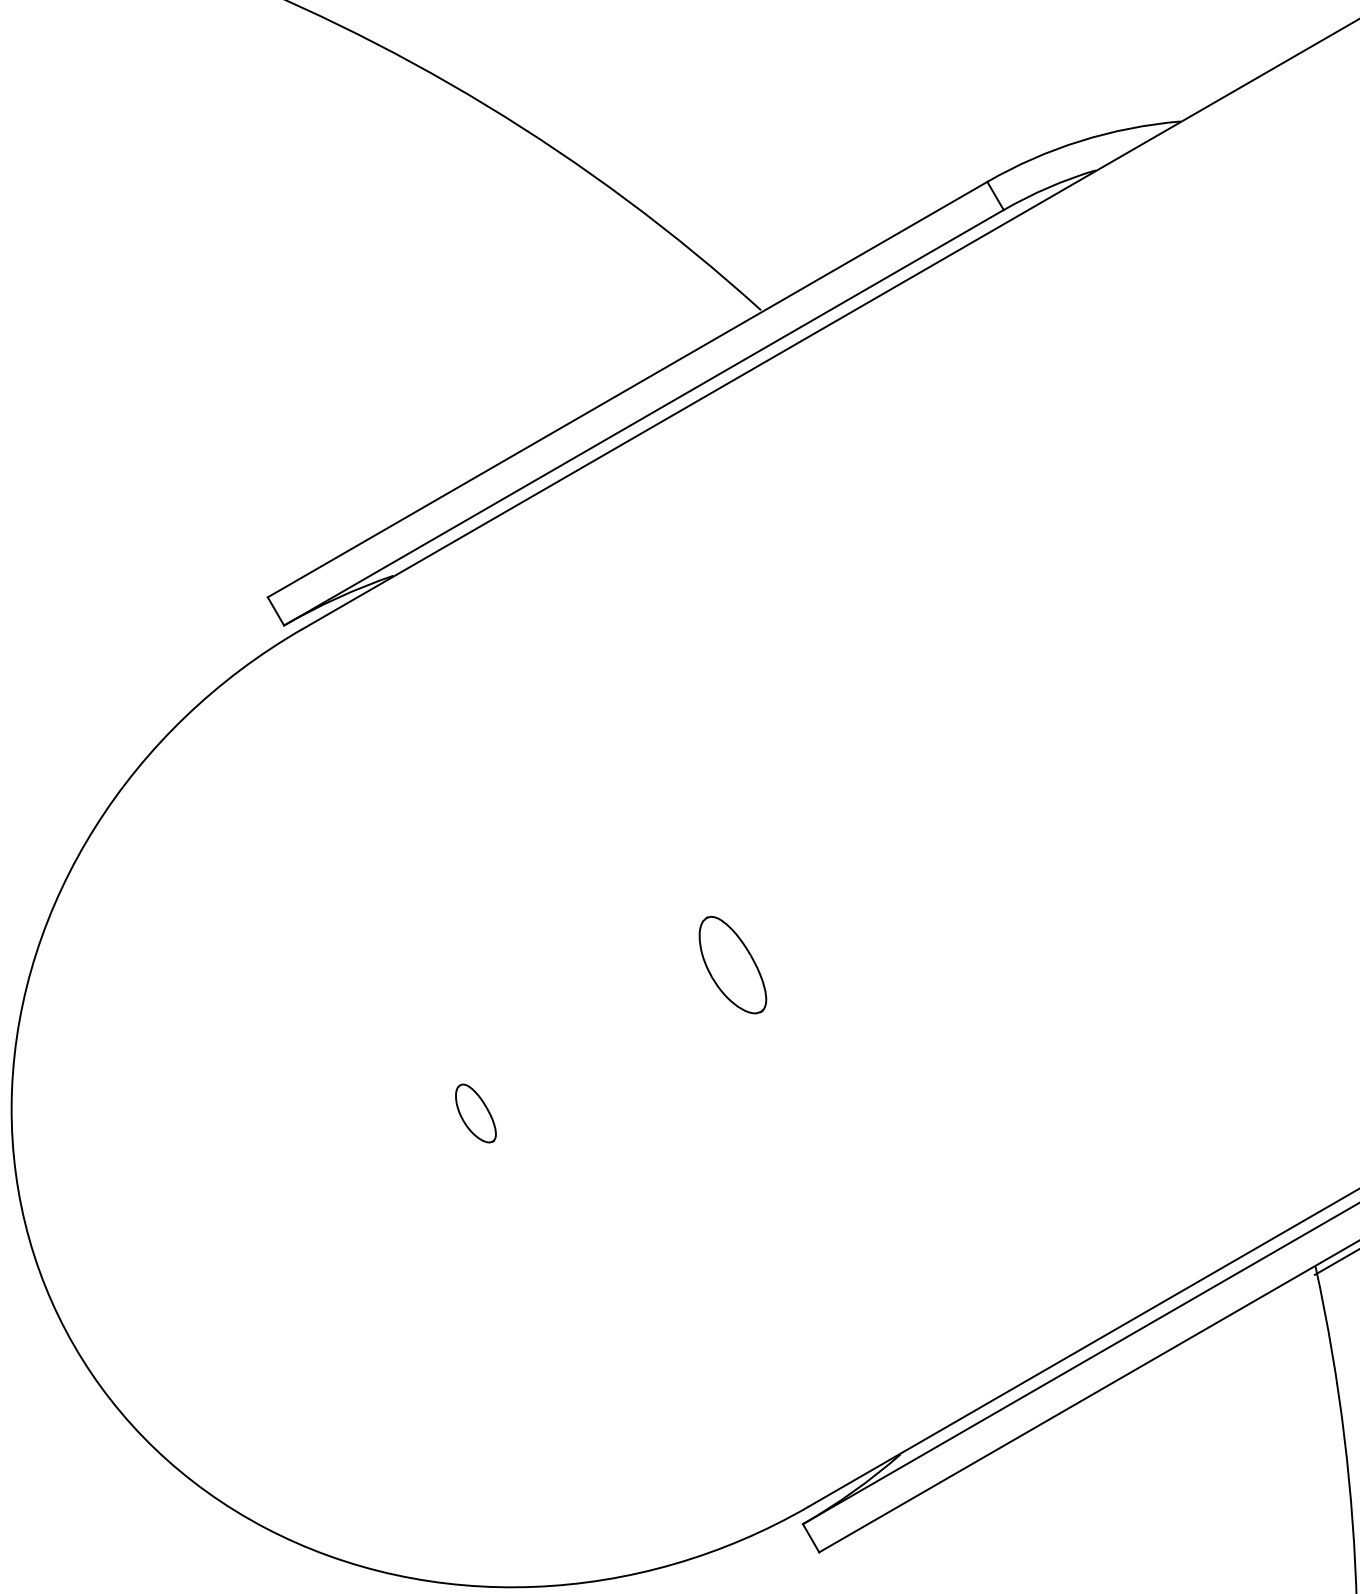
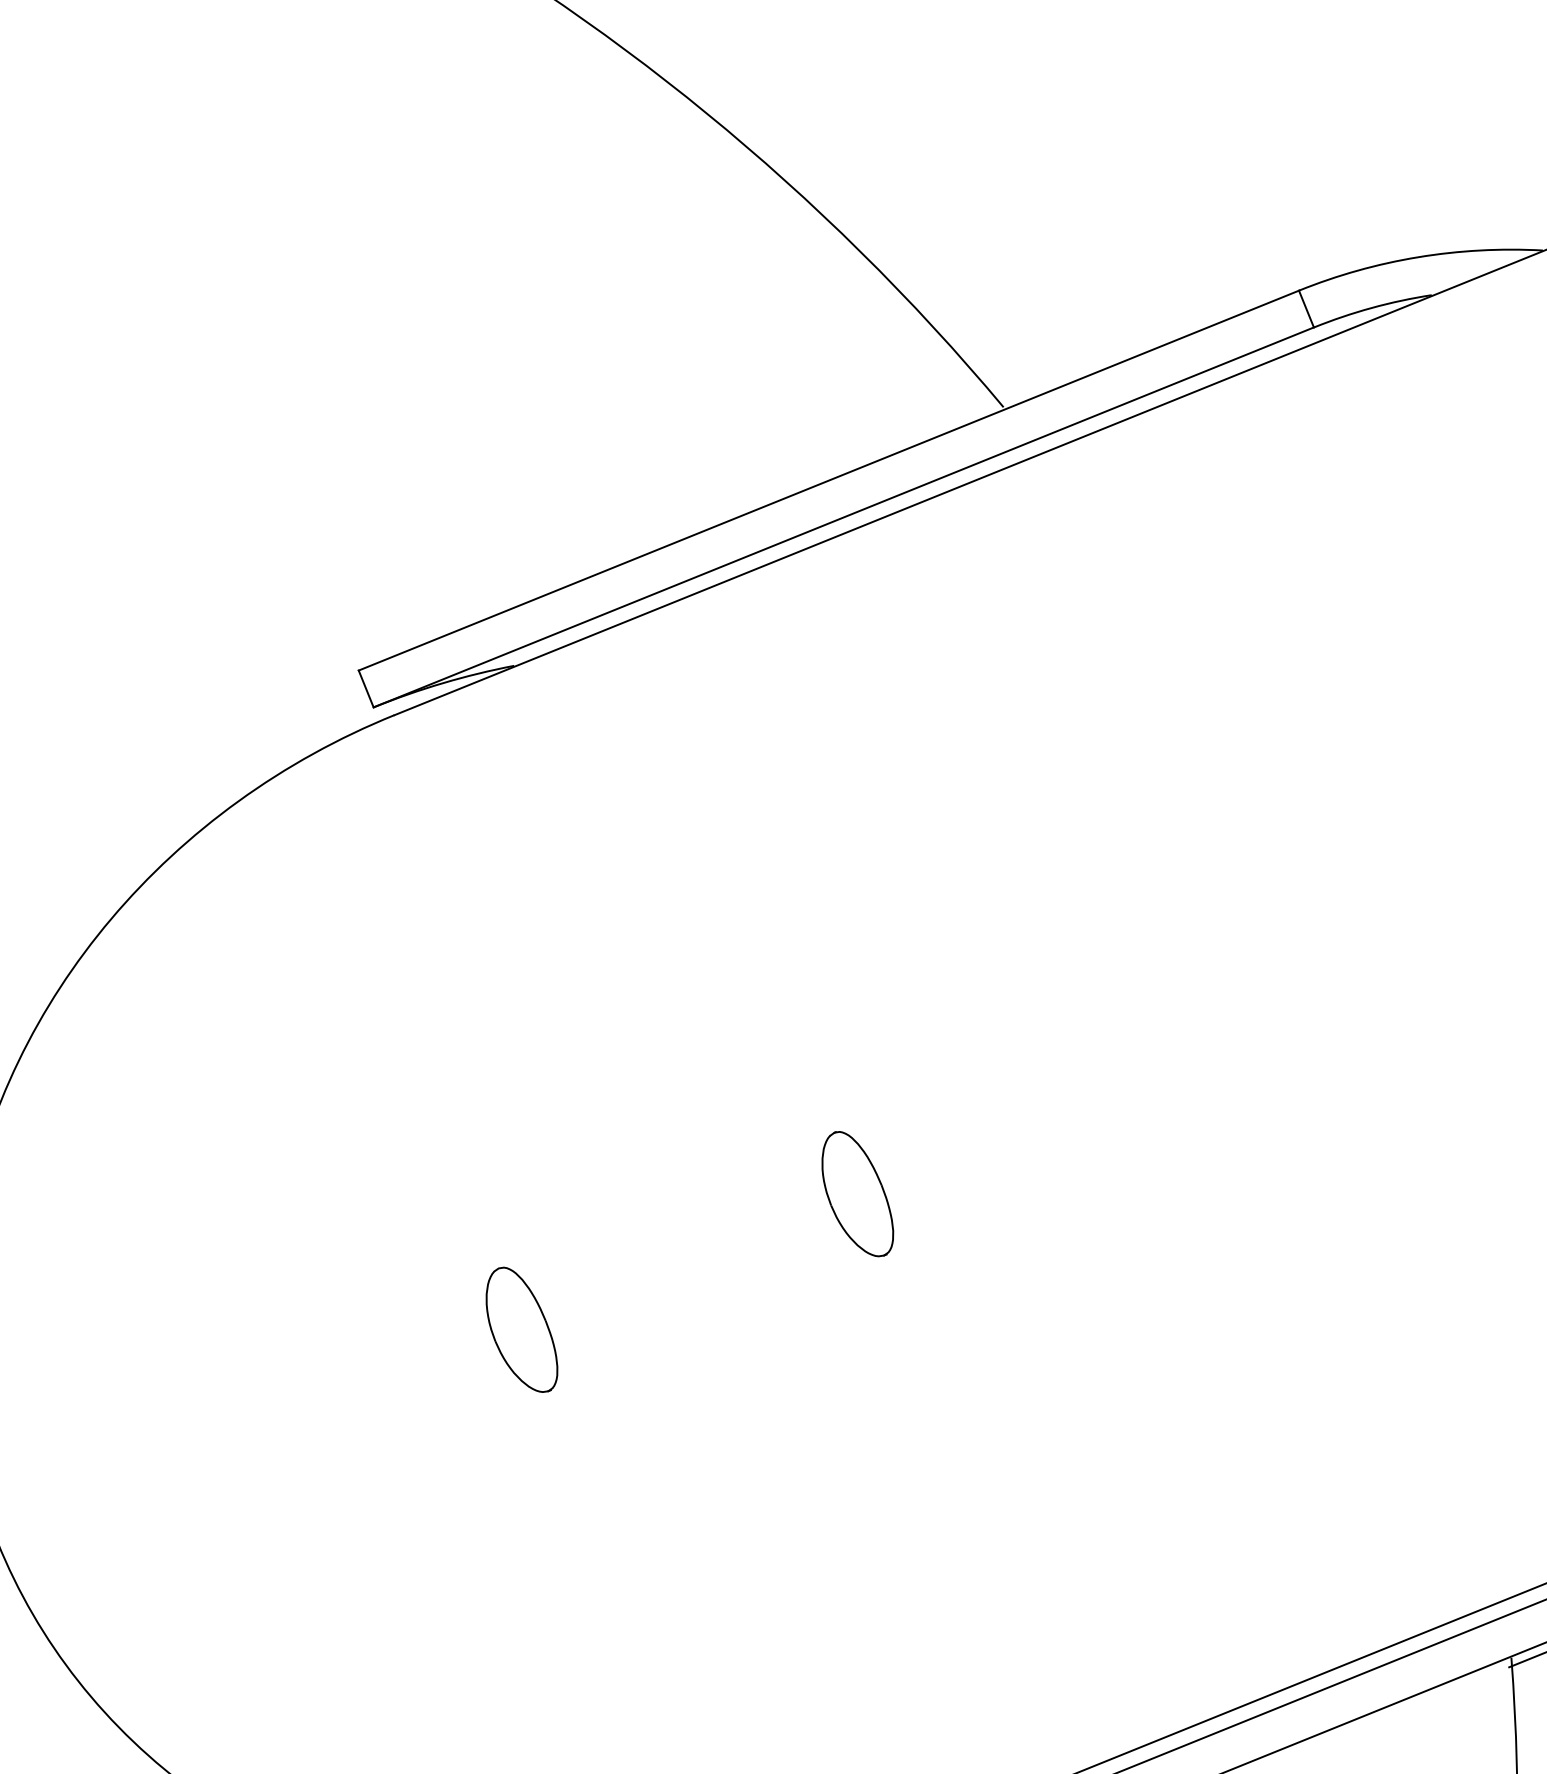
part: (475, 1113) -> (522, 1329), size x1.67

